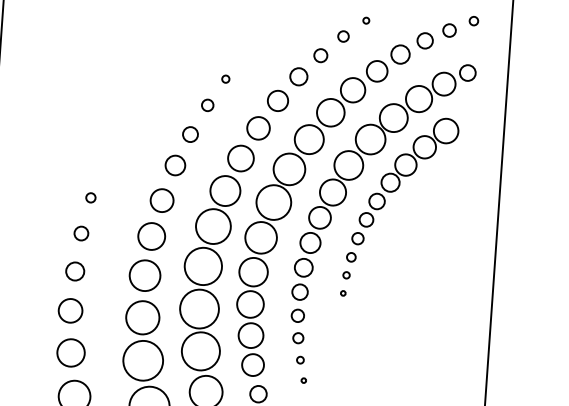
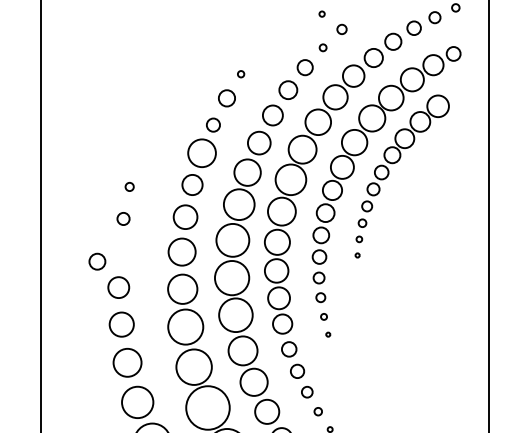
circle: (365, 19) -> (321, 13), moved
circle: (320, 55) -> (322, 47), size x0.6
circle: (207, 105) -> (226, 98), size x1.6
circle: (174, 164) -> (201, 152), size x1.6
circle: (75, 271) -> (97, 261), moved

